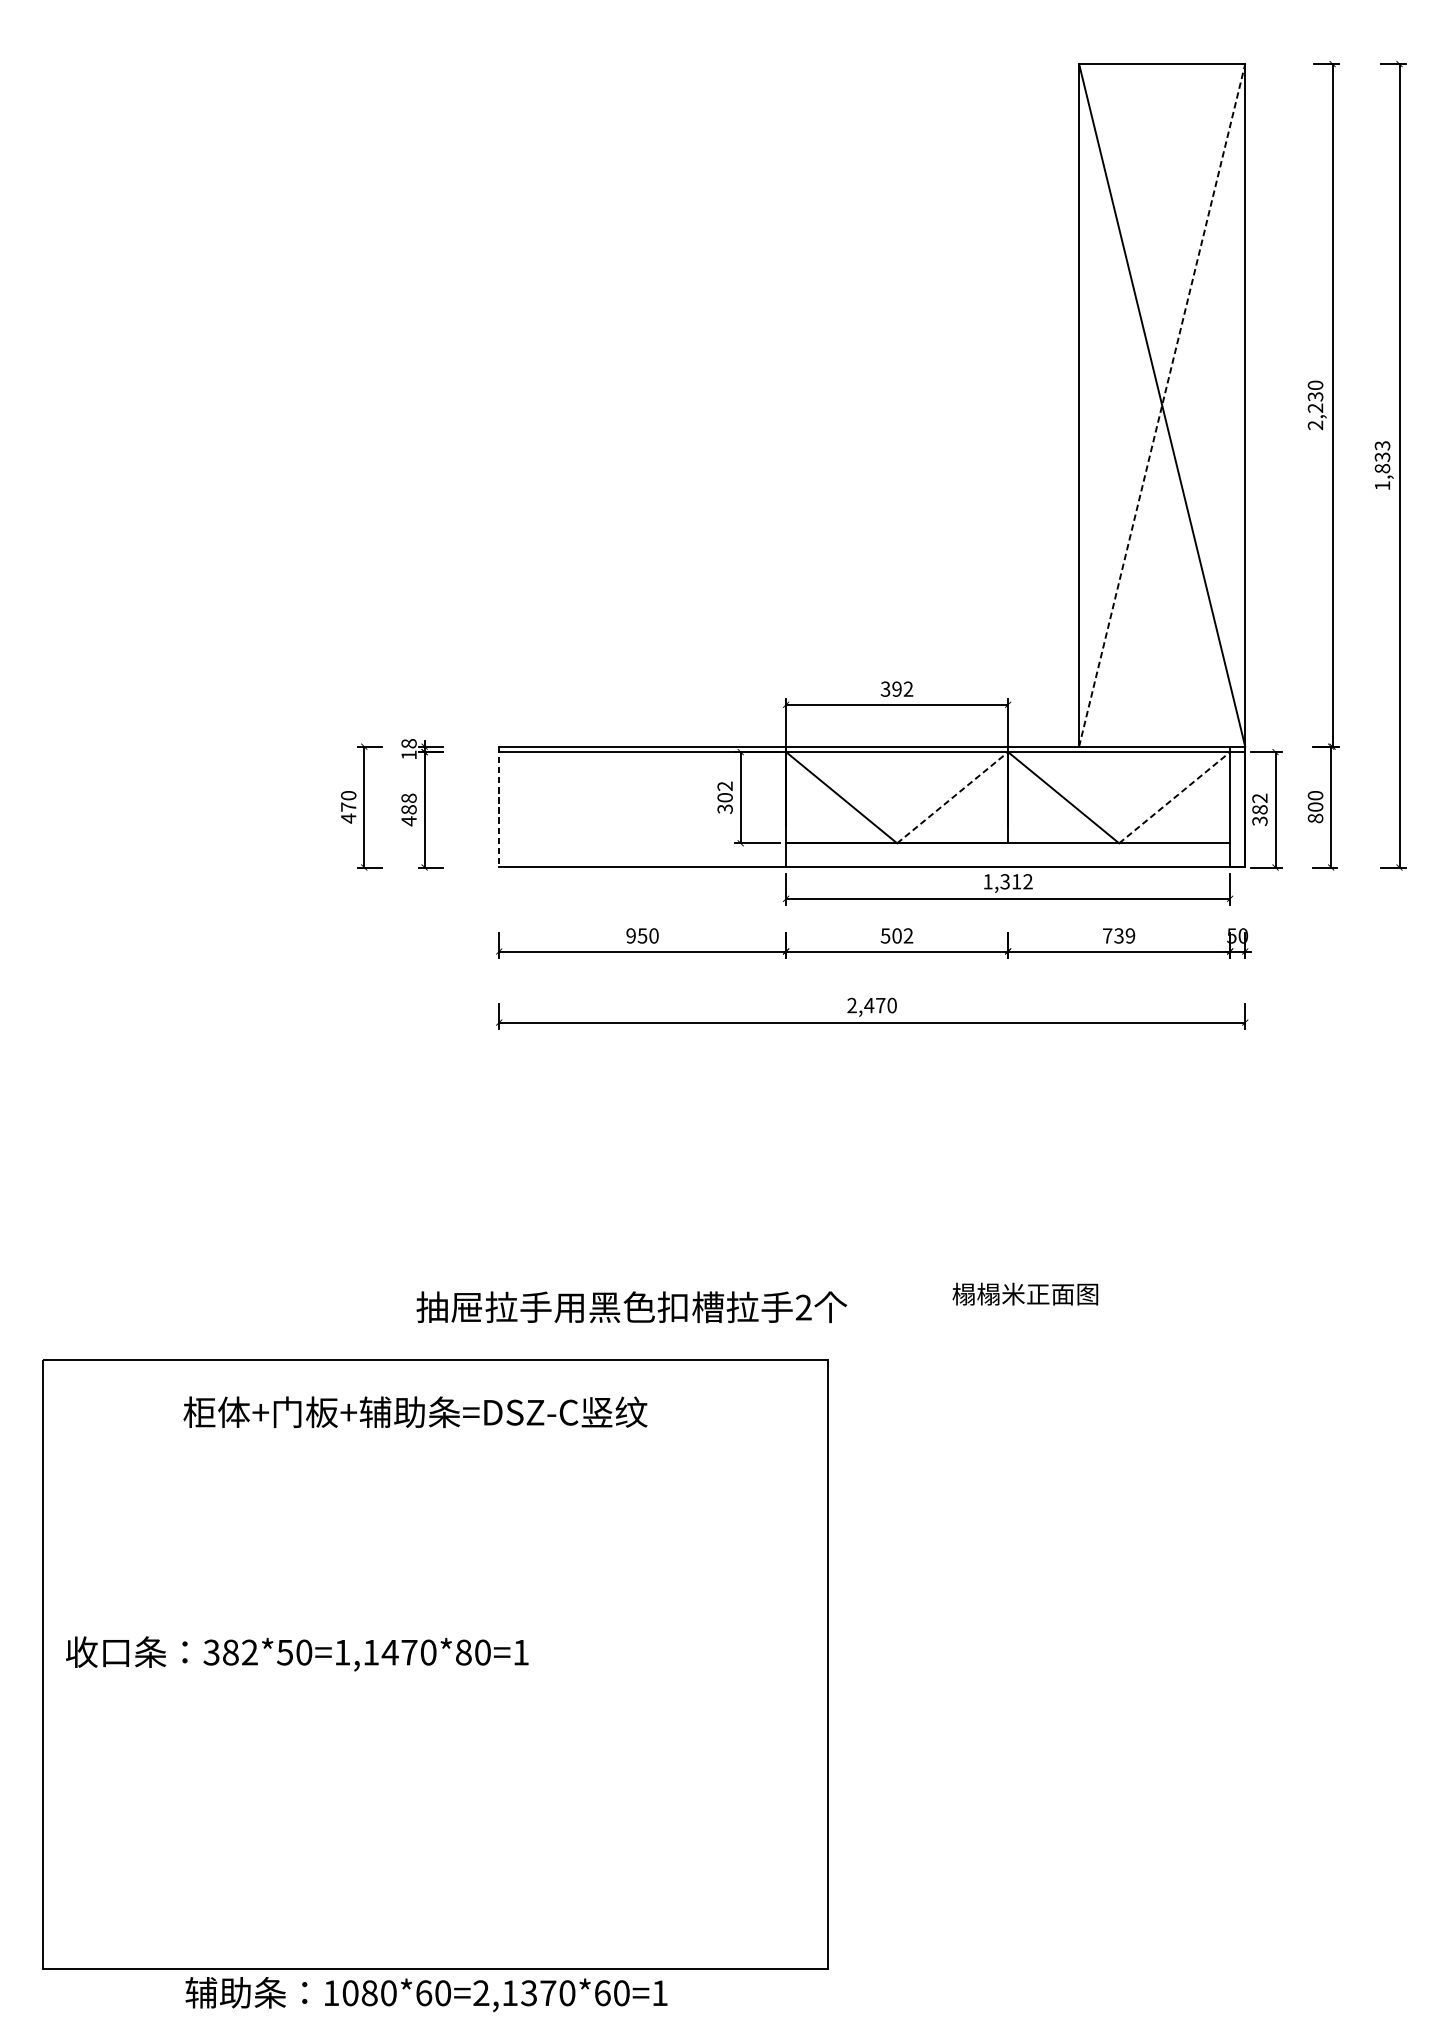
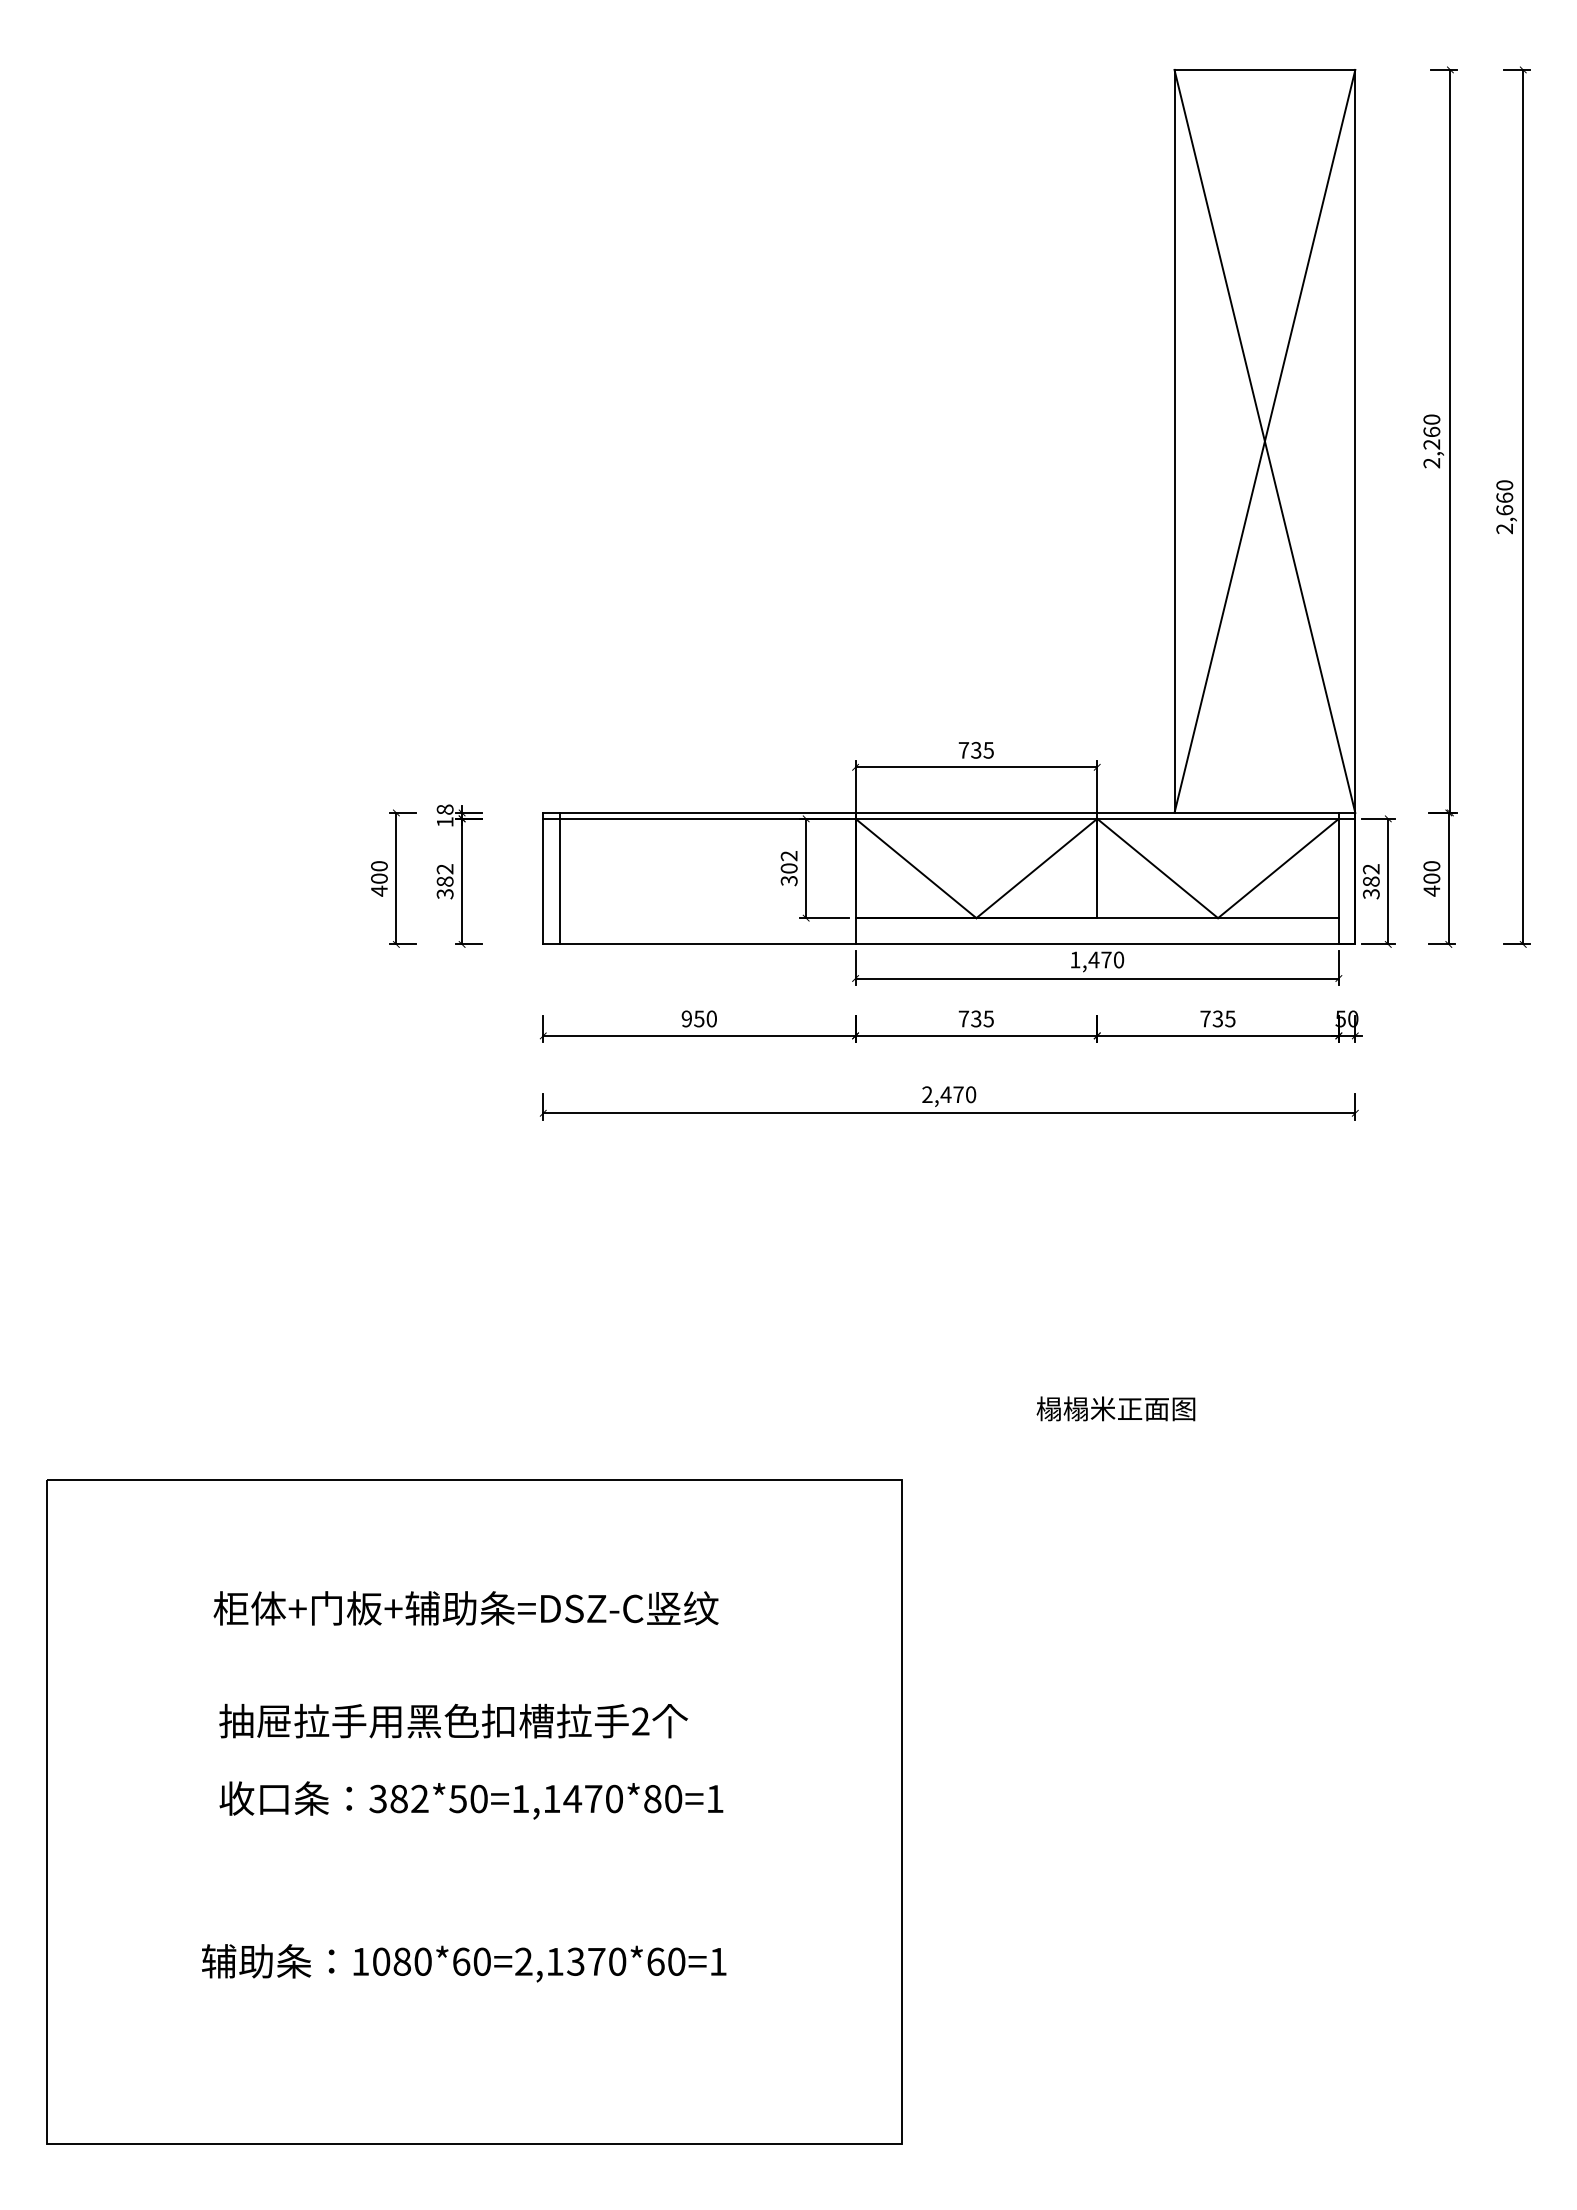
text: (1315, 396) -> (1431, 431), 2,230 -> 2,260
line: (1162, 404) -> (1265, 440), dashed -> solid
text: (1382, 466) -> (1504, 507), 1,833 -> 2,660
text: (896, 688) -> (975, 749), 392 -> 735
line: (953, 797) -> (1037, 868), dashed -> solid
line: (1174, 797) -> (1278, 868), dashed -> solid
text: (348, 806) -> (379, 878), 470 -> 400
line: (499, 806) -> (543, 878), dashed -> solid
line: (514, 806) -> (559, 878), added
text: (408, 809) -> (444, 881), 488 -> 382
text: (1315, 817) -> (1431, 890), 800 -> 400
text: (1016, 881) -> (1106, 959), 1,312 -> 1,470
text: (896, 935) -> (975, 1018), 502 -> 735
text: (1130, 935) -> (1230, 1018), 739 -> 735
text: (631, 1306) -> (453, 1720), moved
text: (414, 1412) -> (465, 1608), moved
text: (297, 1653) -> (471, 1800), moved
text: (426, 1994) -> (464, 1963), moved

